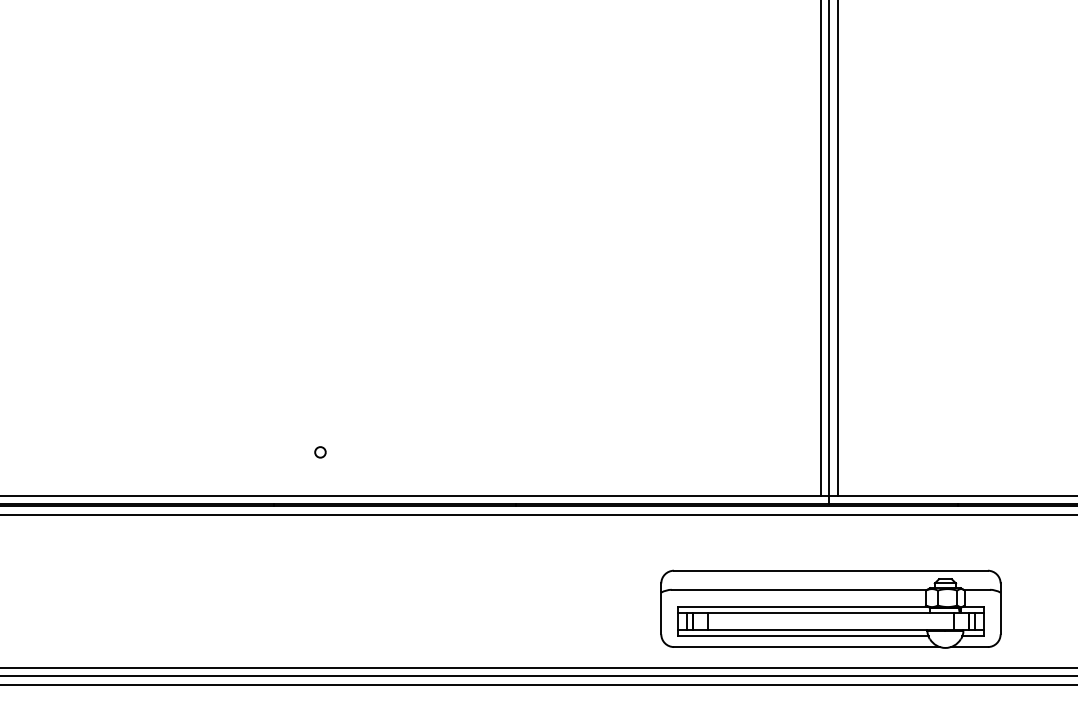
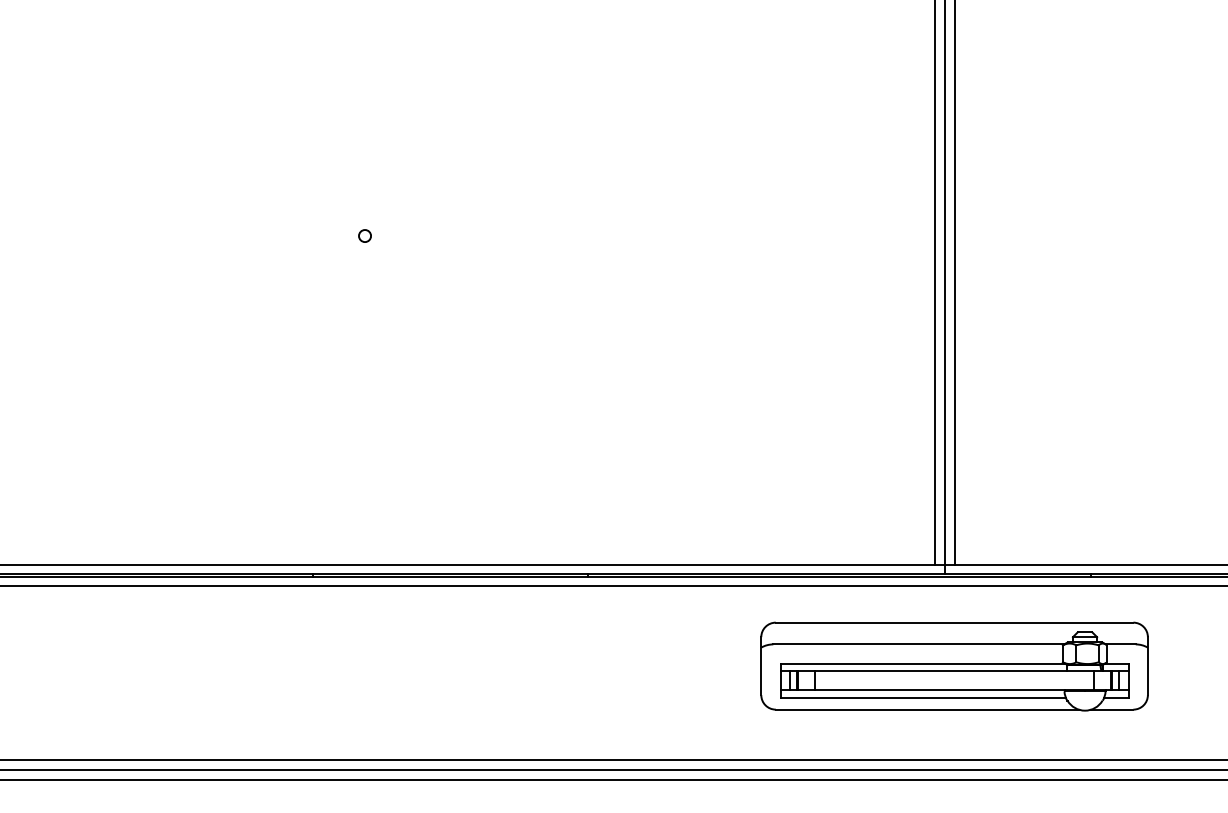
circle: (320, 452) -> (365, 236), moved
part: (830, 608) -> (954, 665), moved

